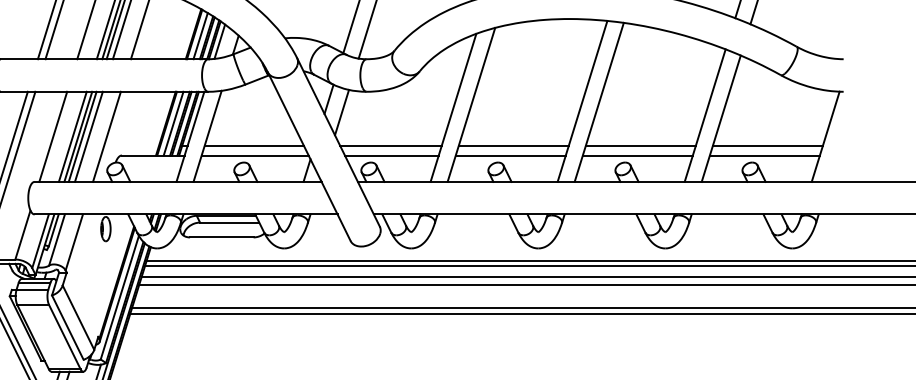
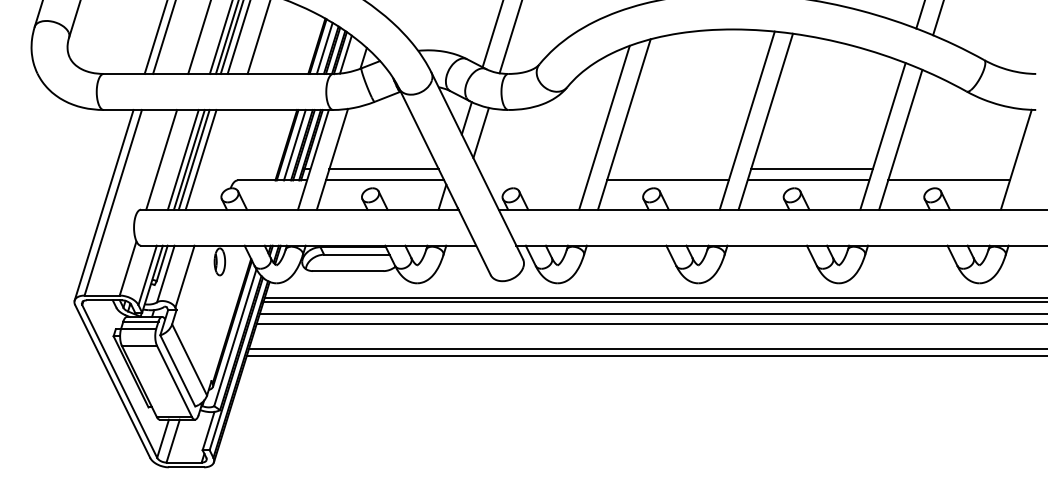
line: (106, 136) -> (220, 159), removed
line: (391, 145) -> (535, 169), removed
line: (514, 145) -> (671, 169), removed
line: (768, 145) -> (952, 169), removed
line: (392, 155) -> (536, 180), removed

